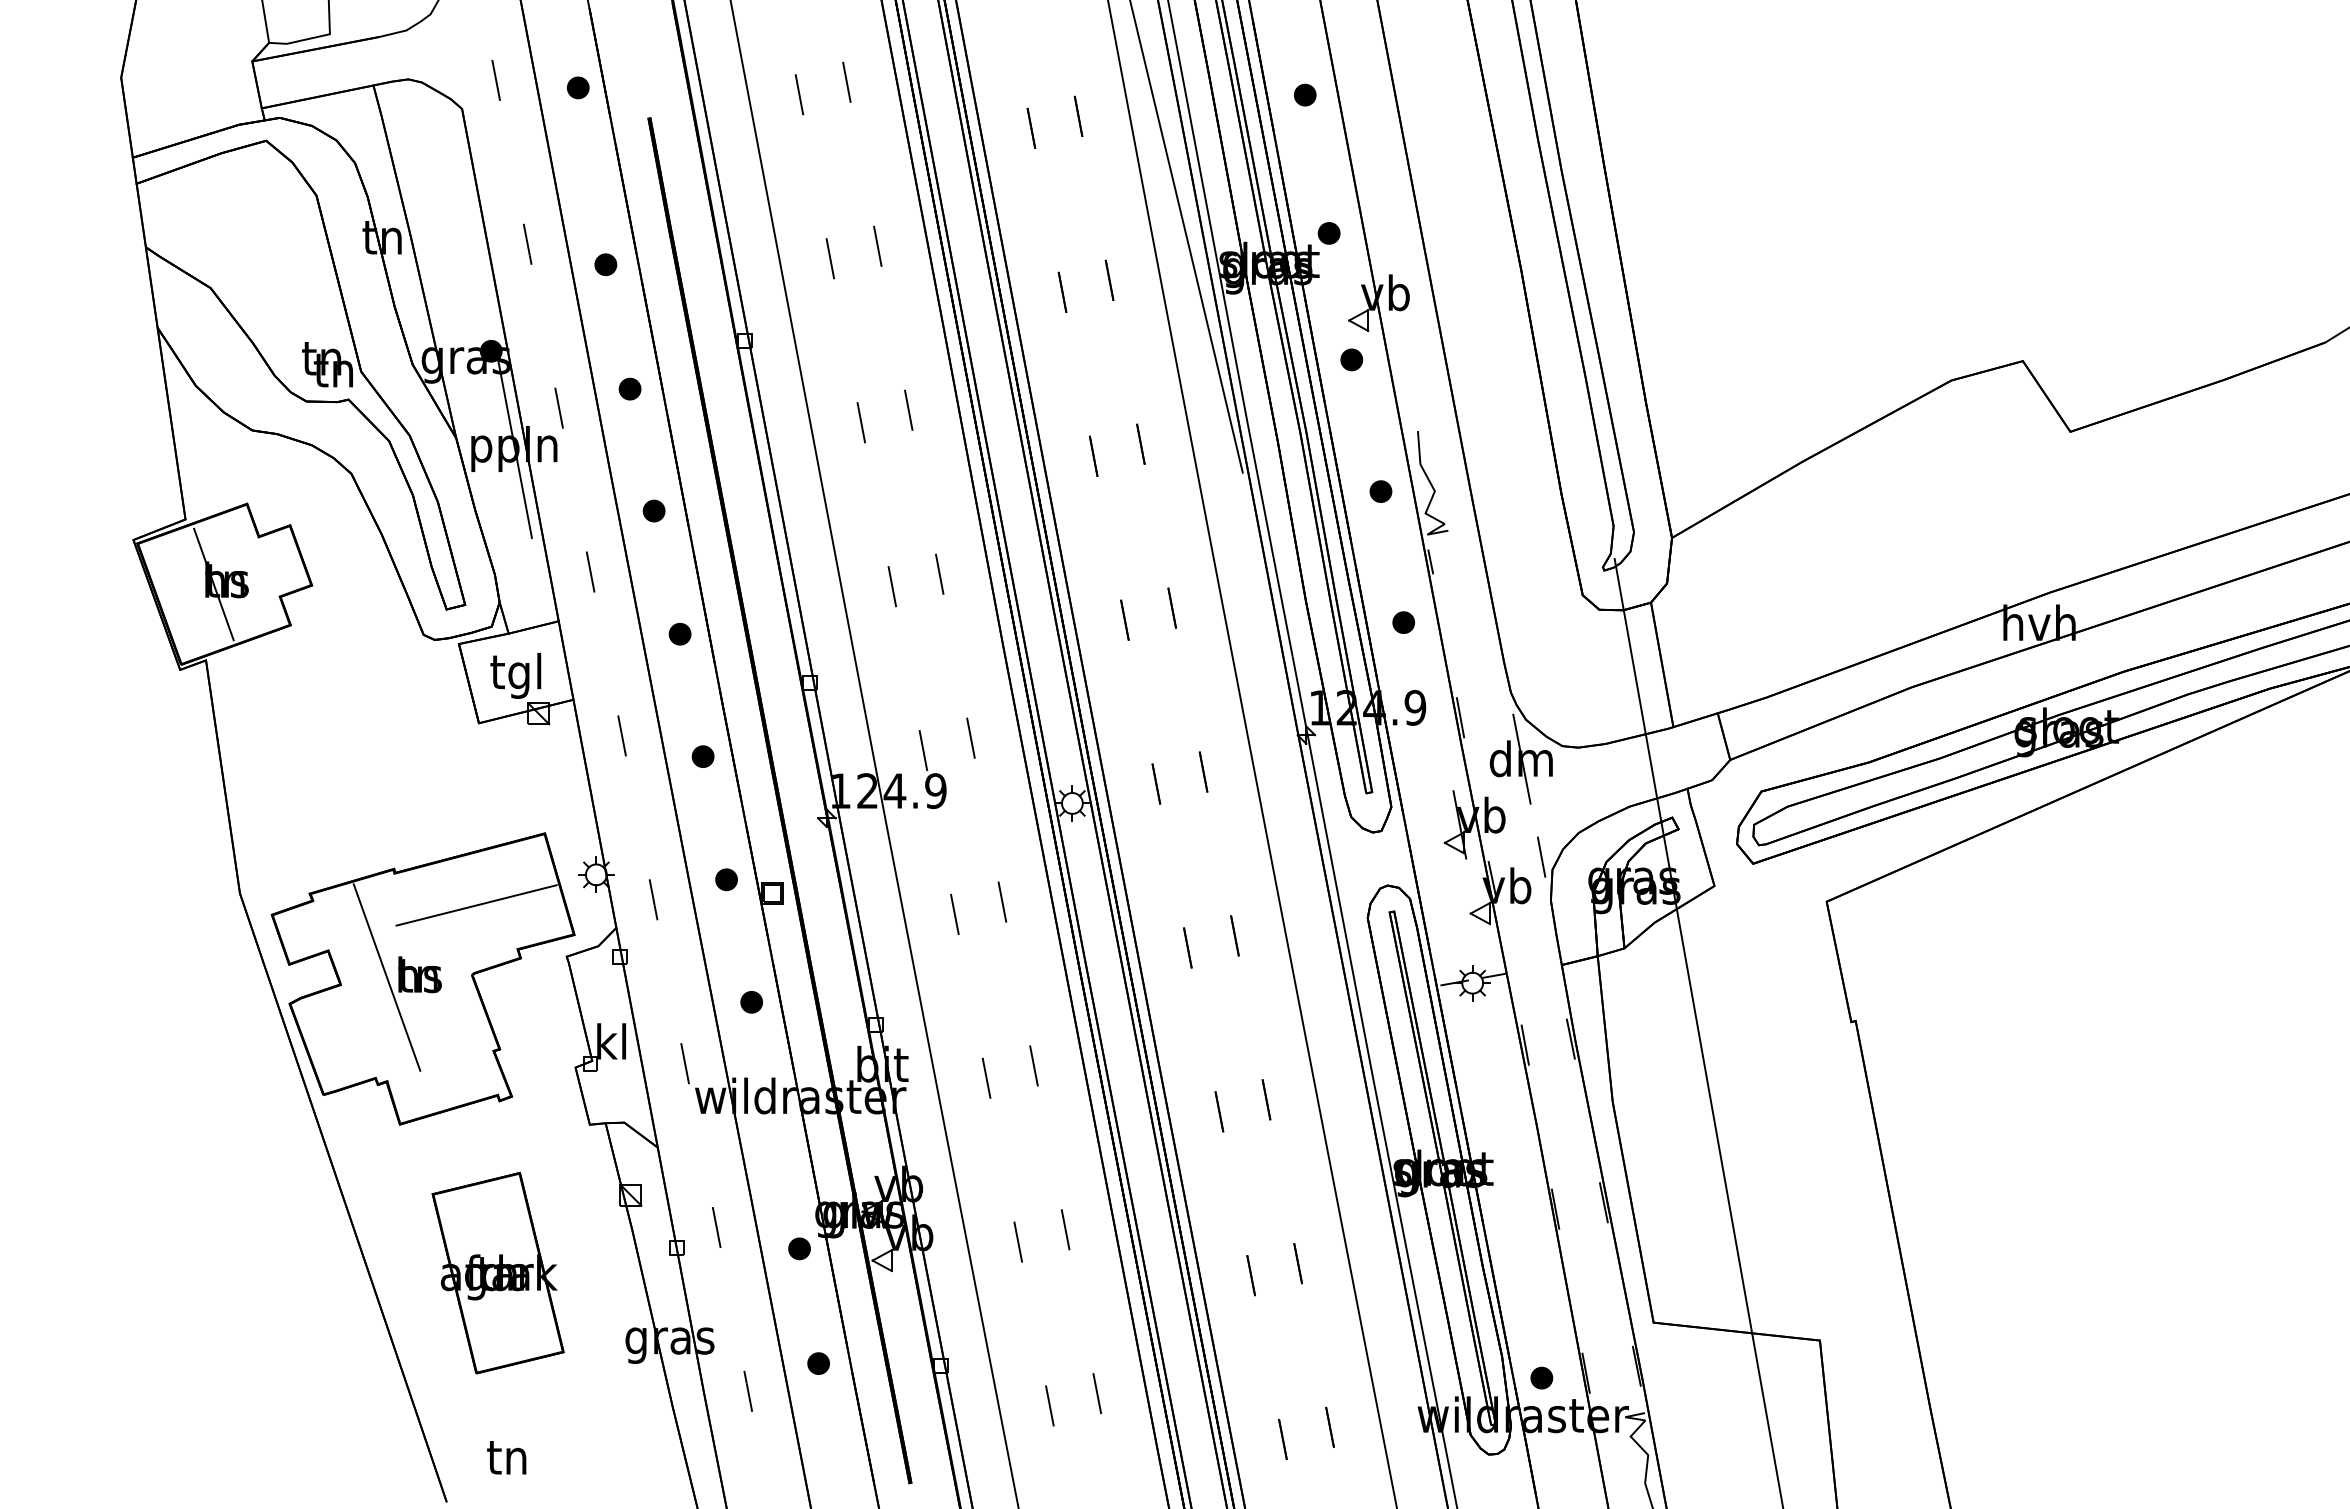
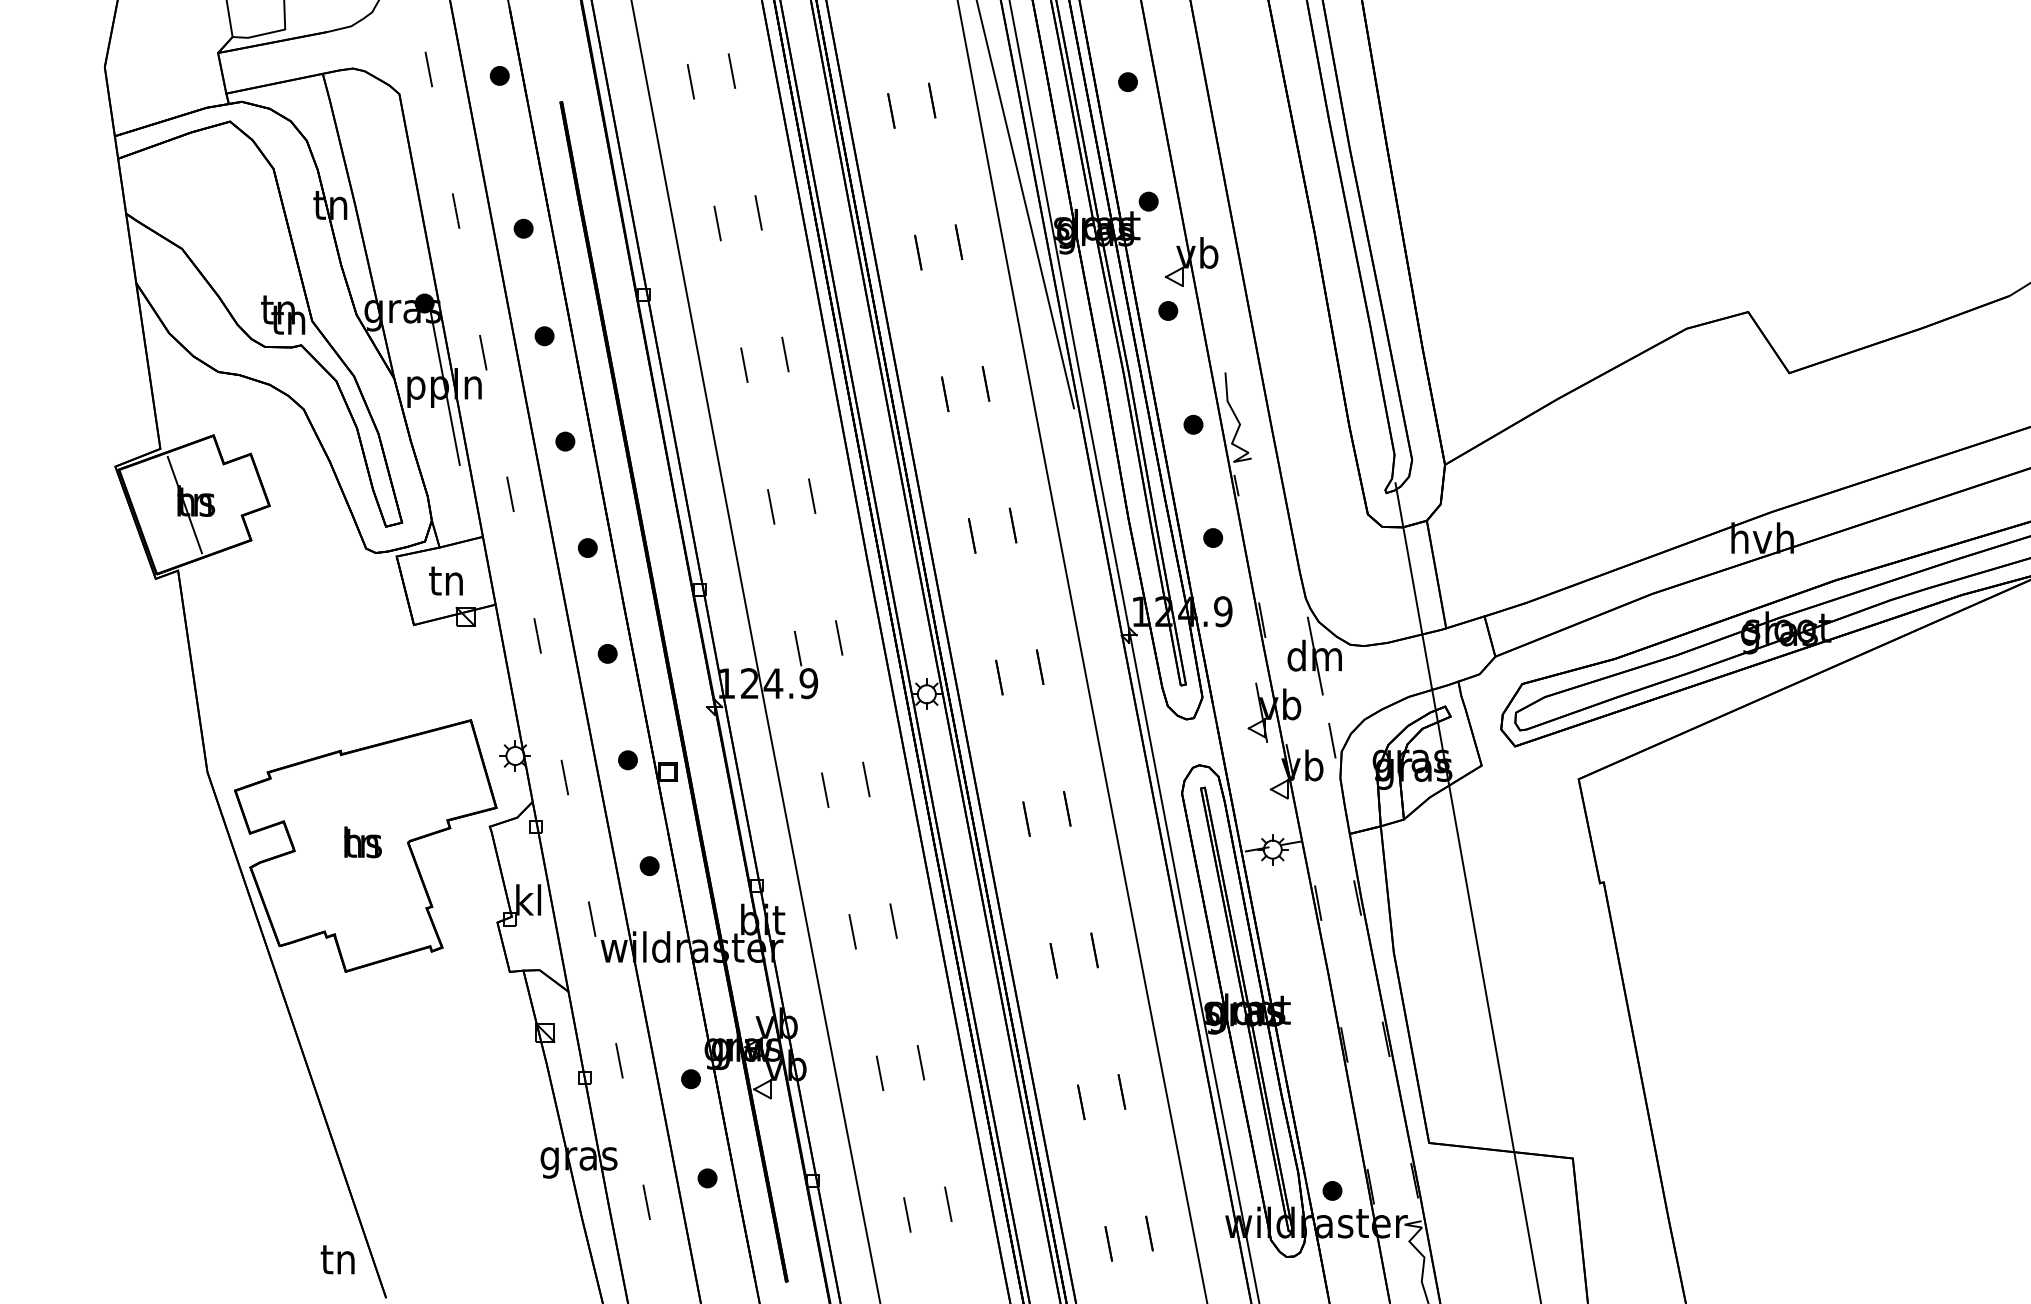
text: (515, 675) -> (445, 583), tgl -> tn
line: (476, 905) -> (411, 782), removed
line: (386, 977) -> (334, 844), removed
part: (497, 1272) -> (430, 1099), removed
text: (506, 1457) -> (337, 1259), moved

